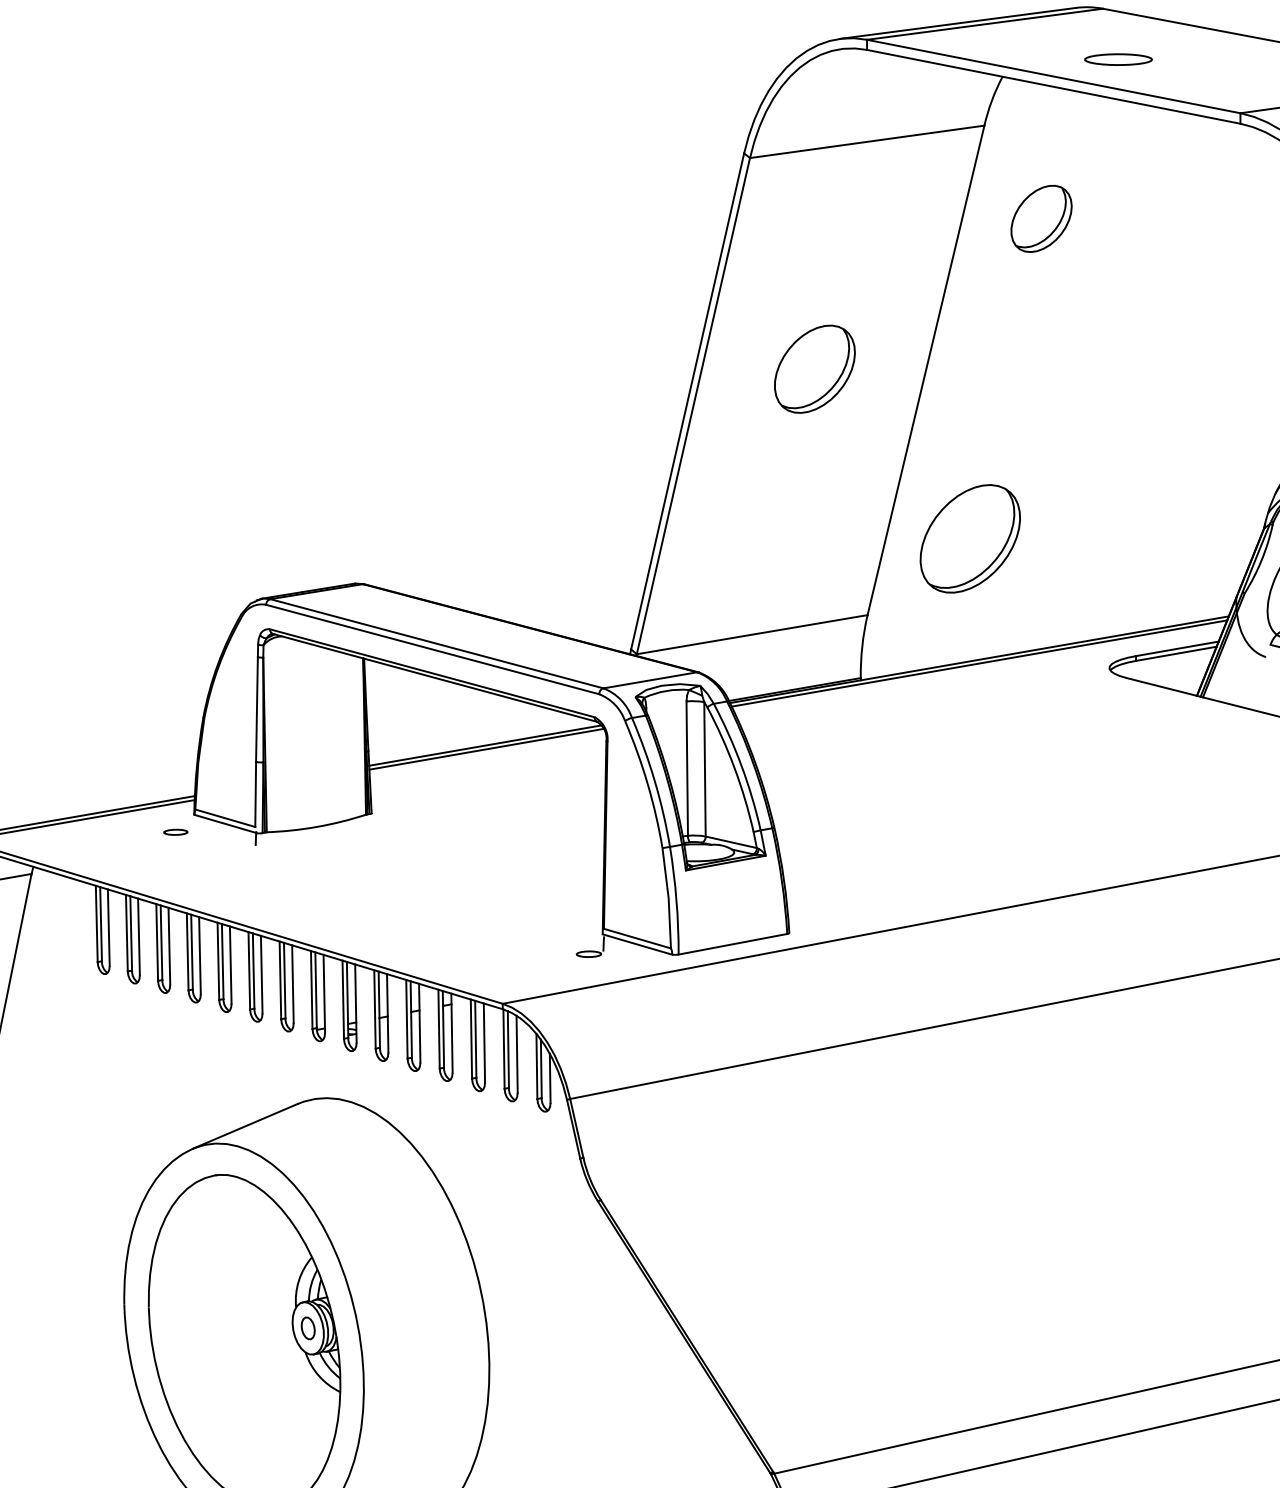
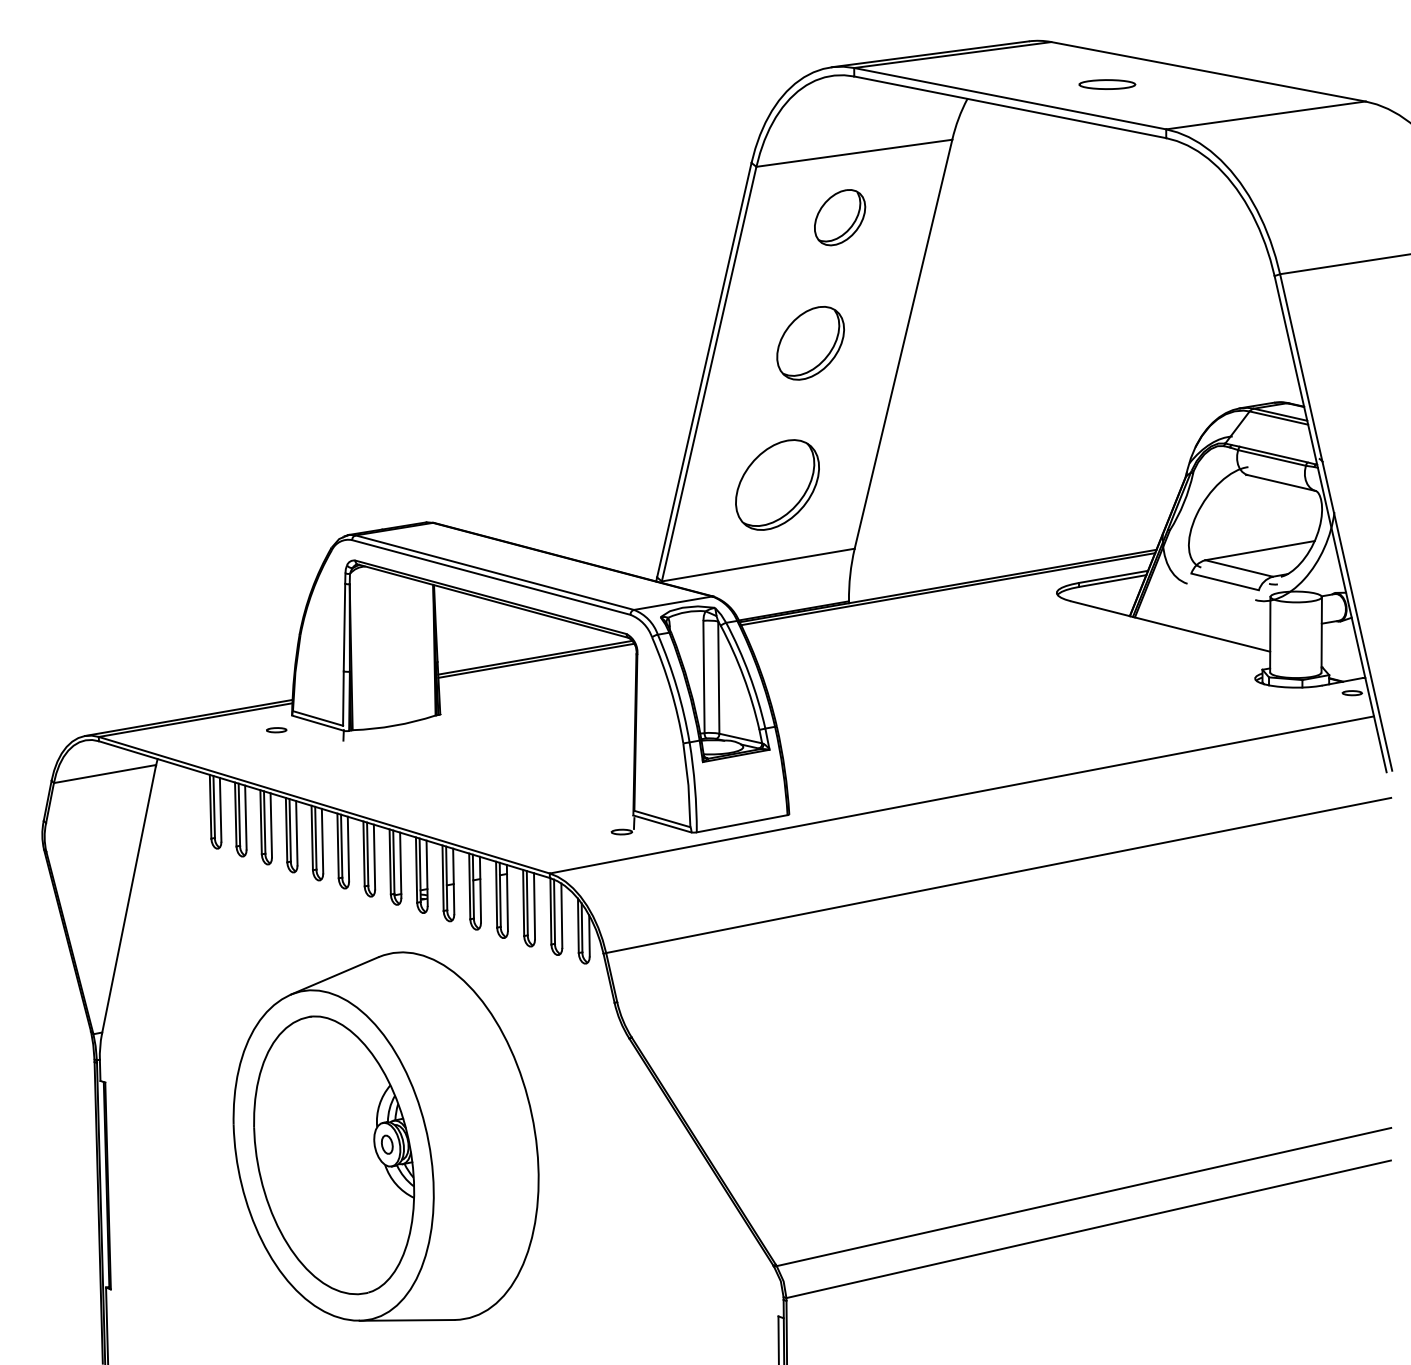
part: (1118, 59) -> (1107, 84), moved
part: (1042, 218) -> (840, 217), moved
part: (970, 538) -> (777, 484), moved

